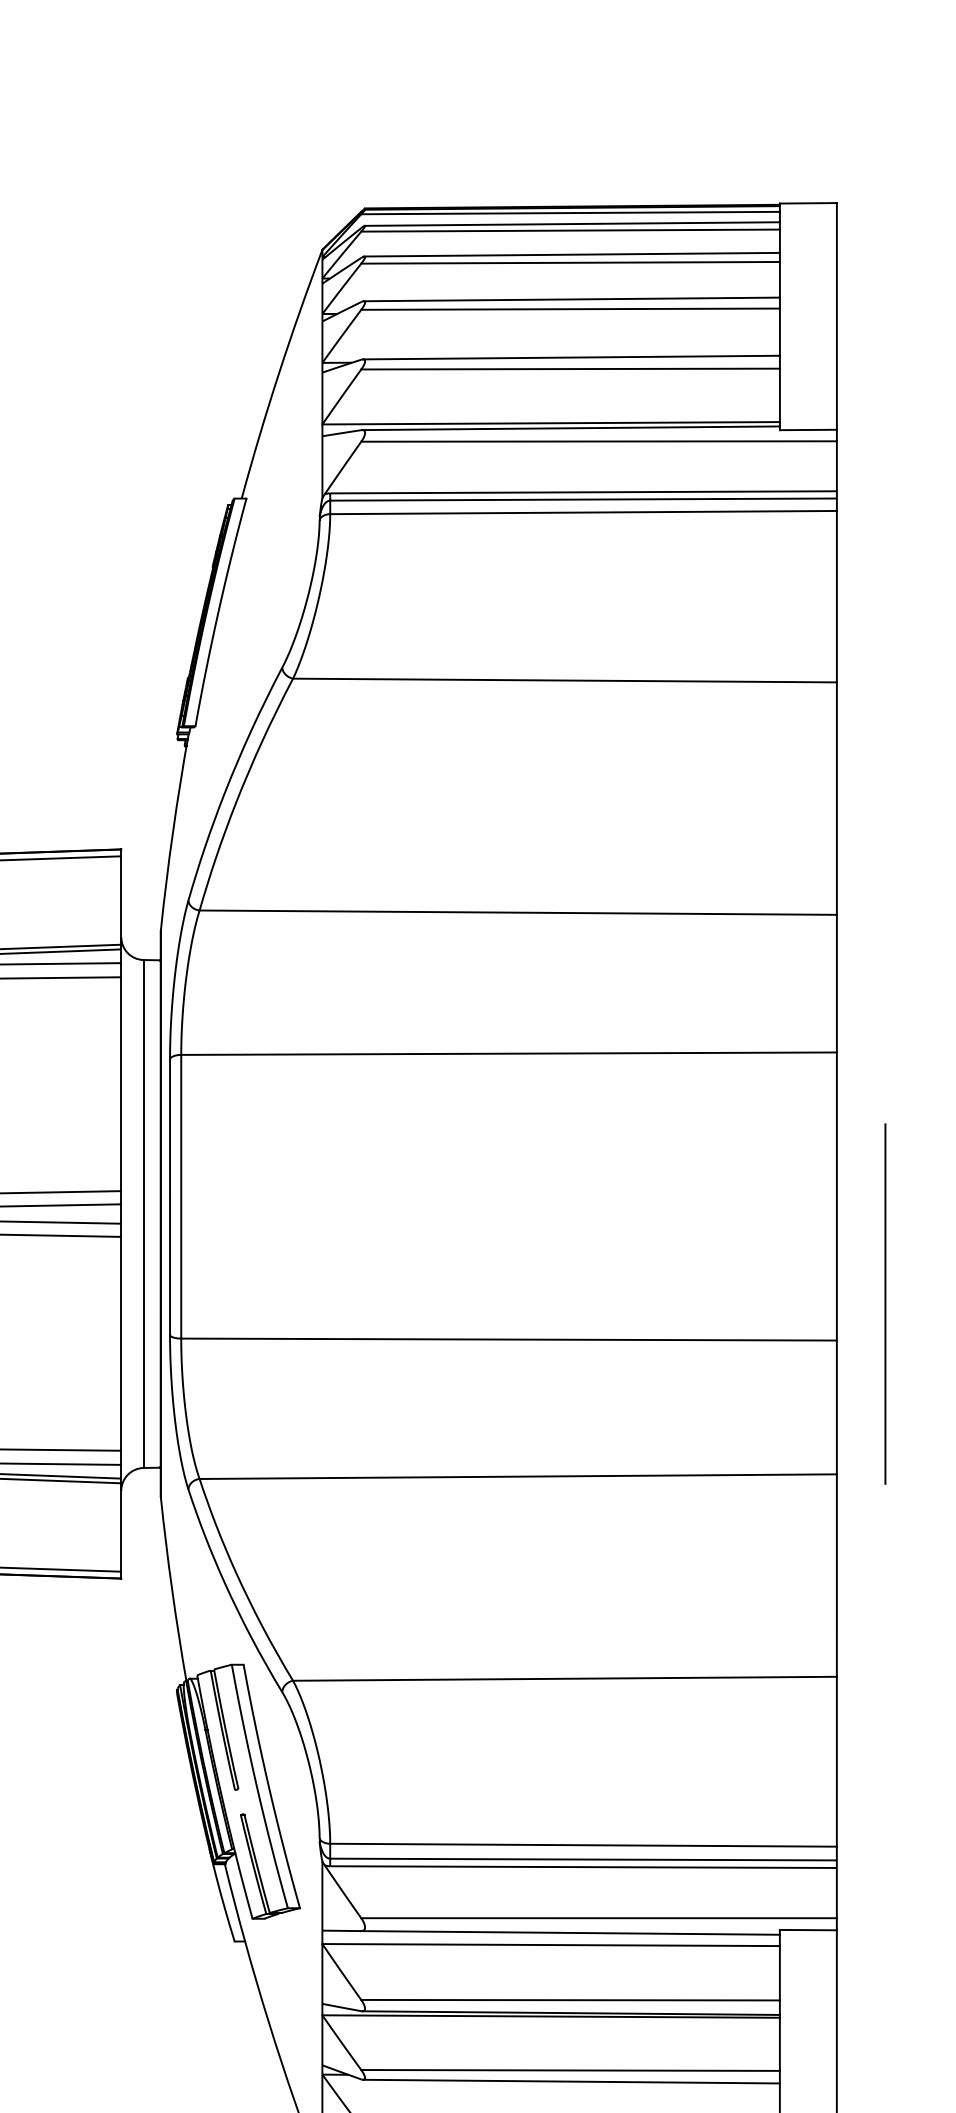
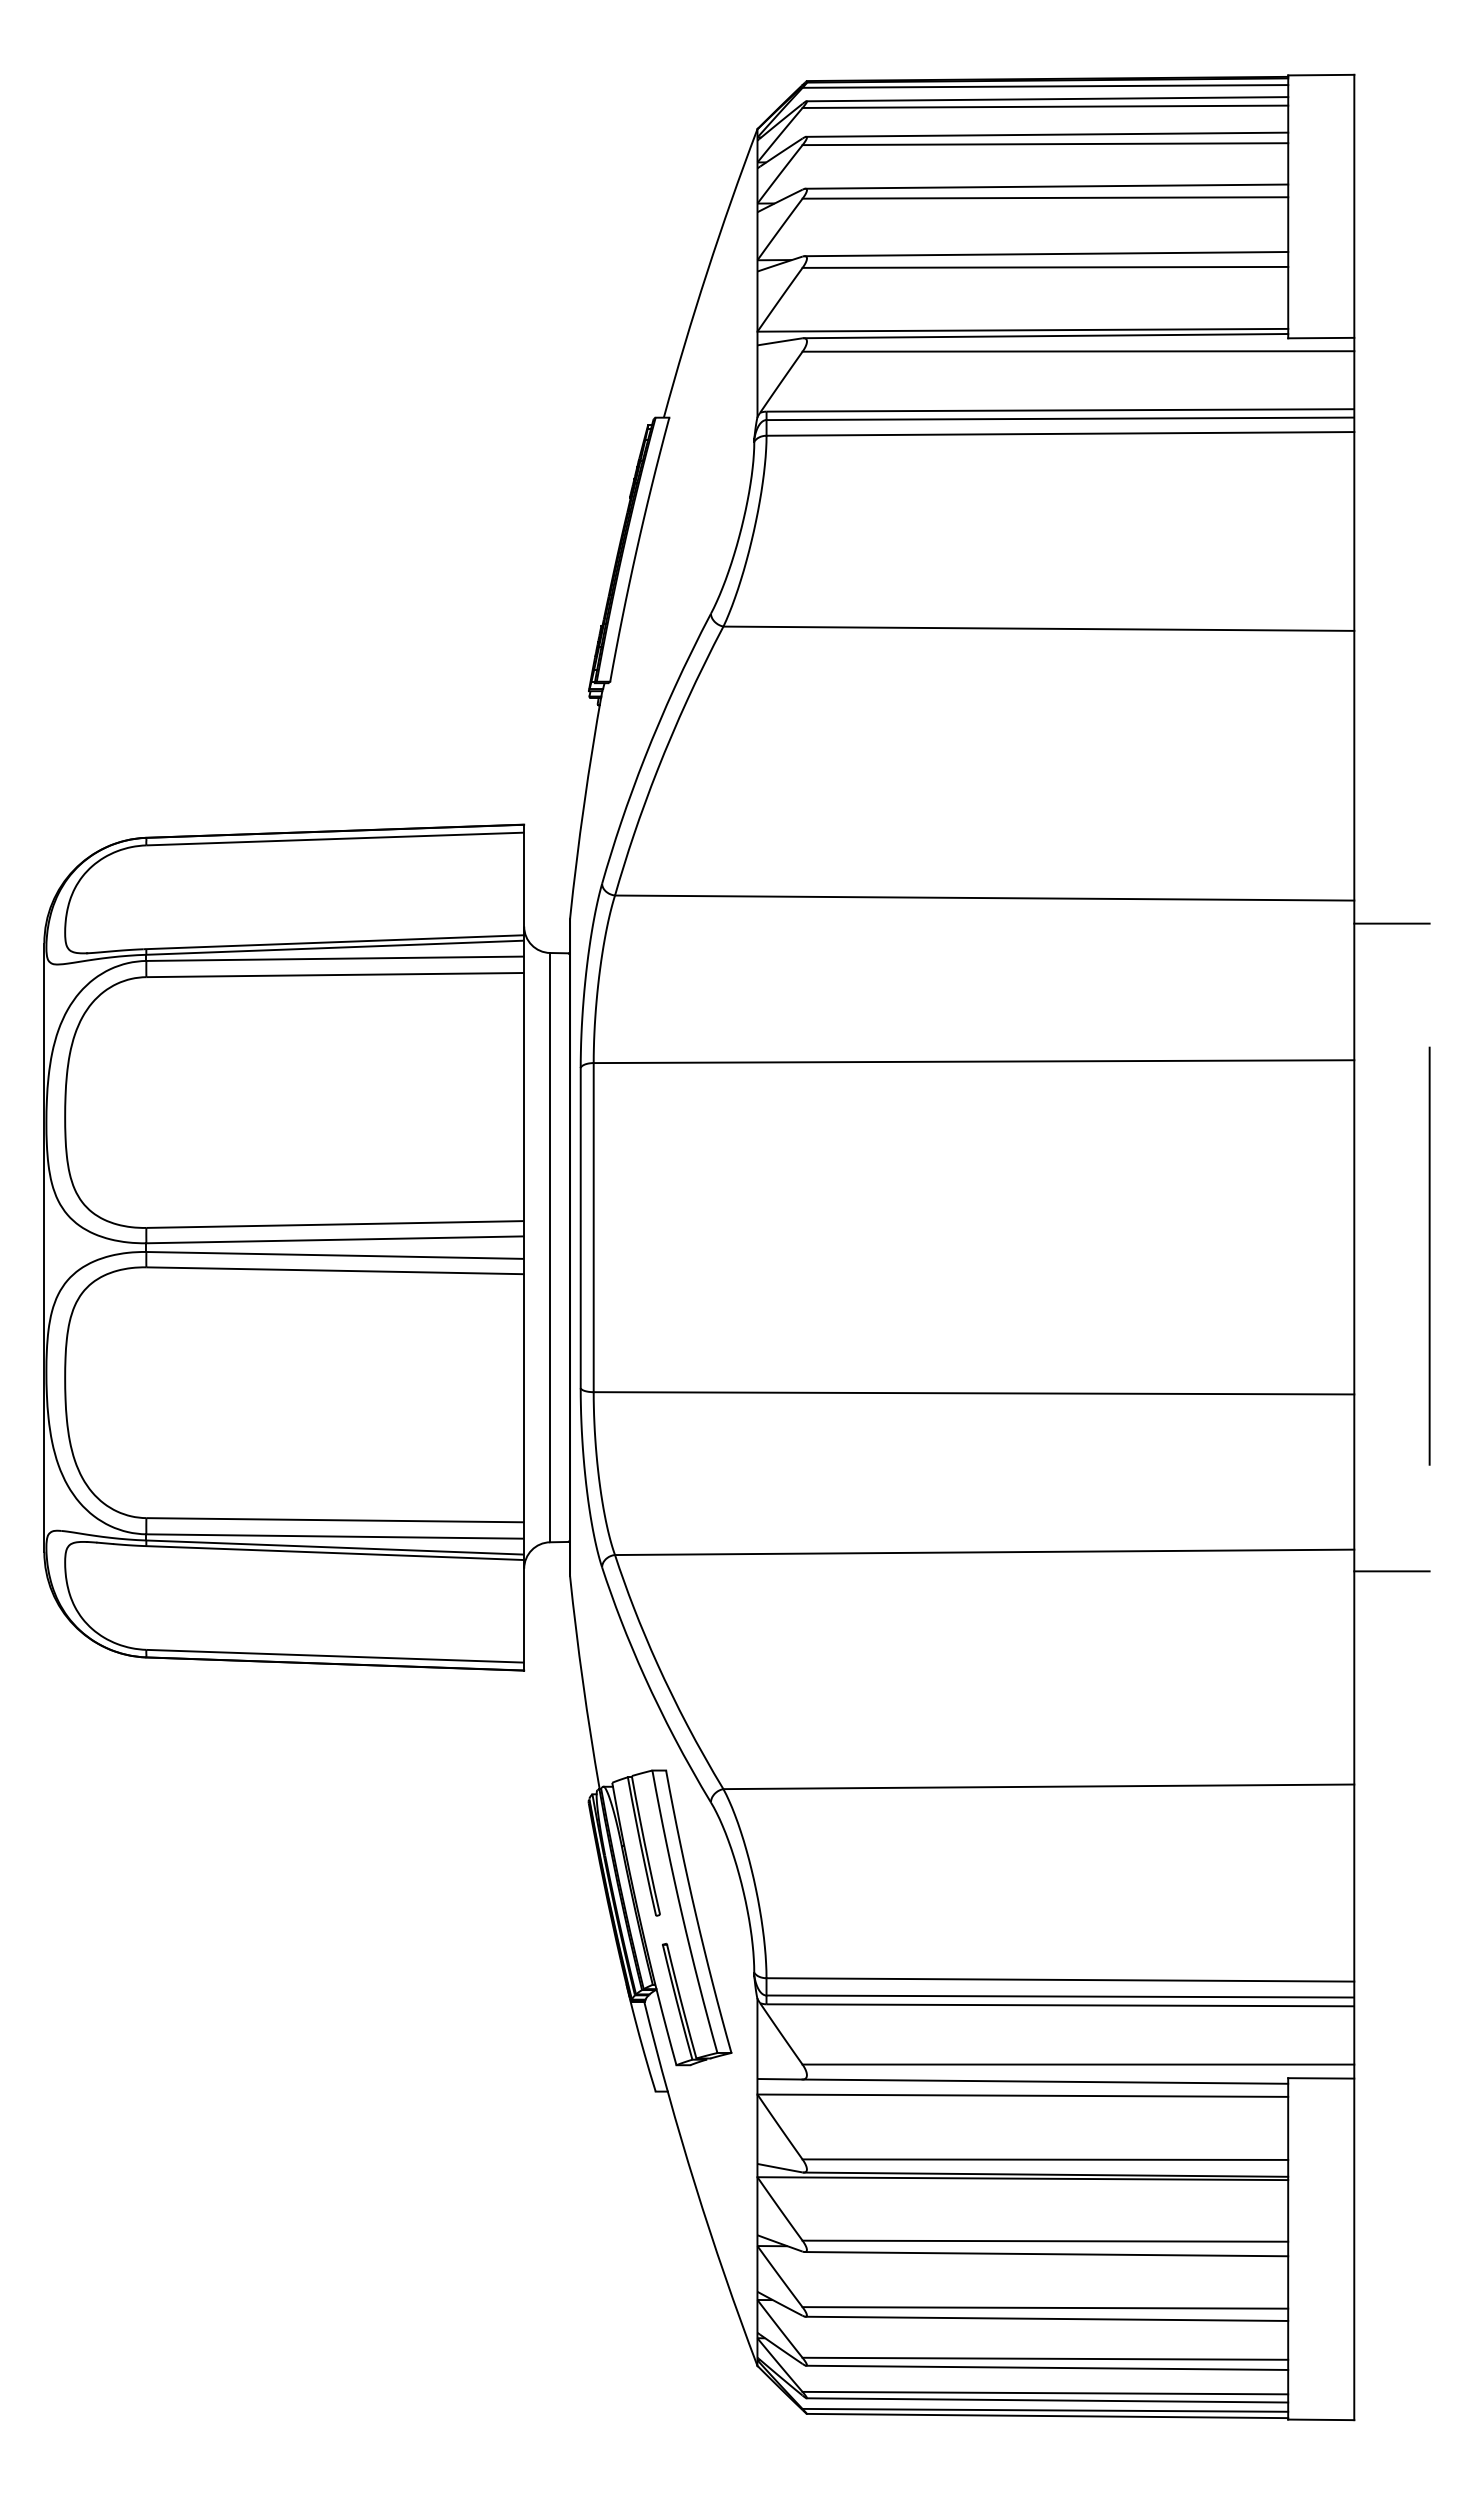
line: (868, 934) -> (1391, 923), added
line: (885, 1303) -> (1429, 1255), moved
line: (868, 1493) -> (1391, 1571), added

